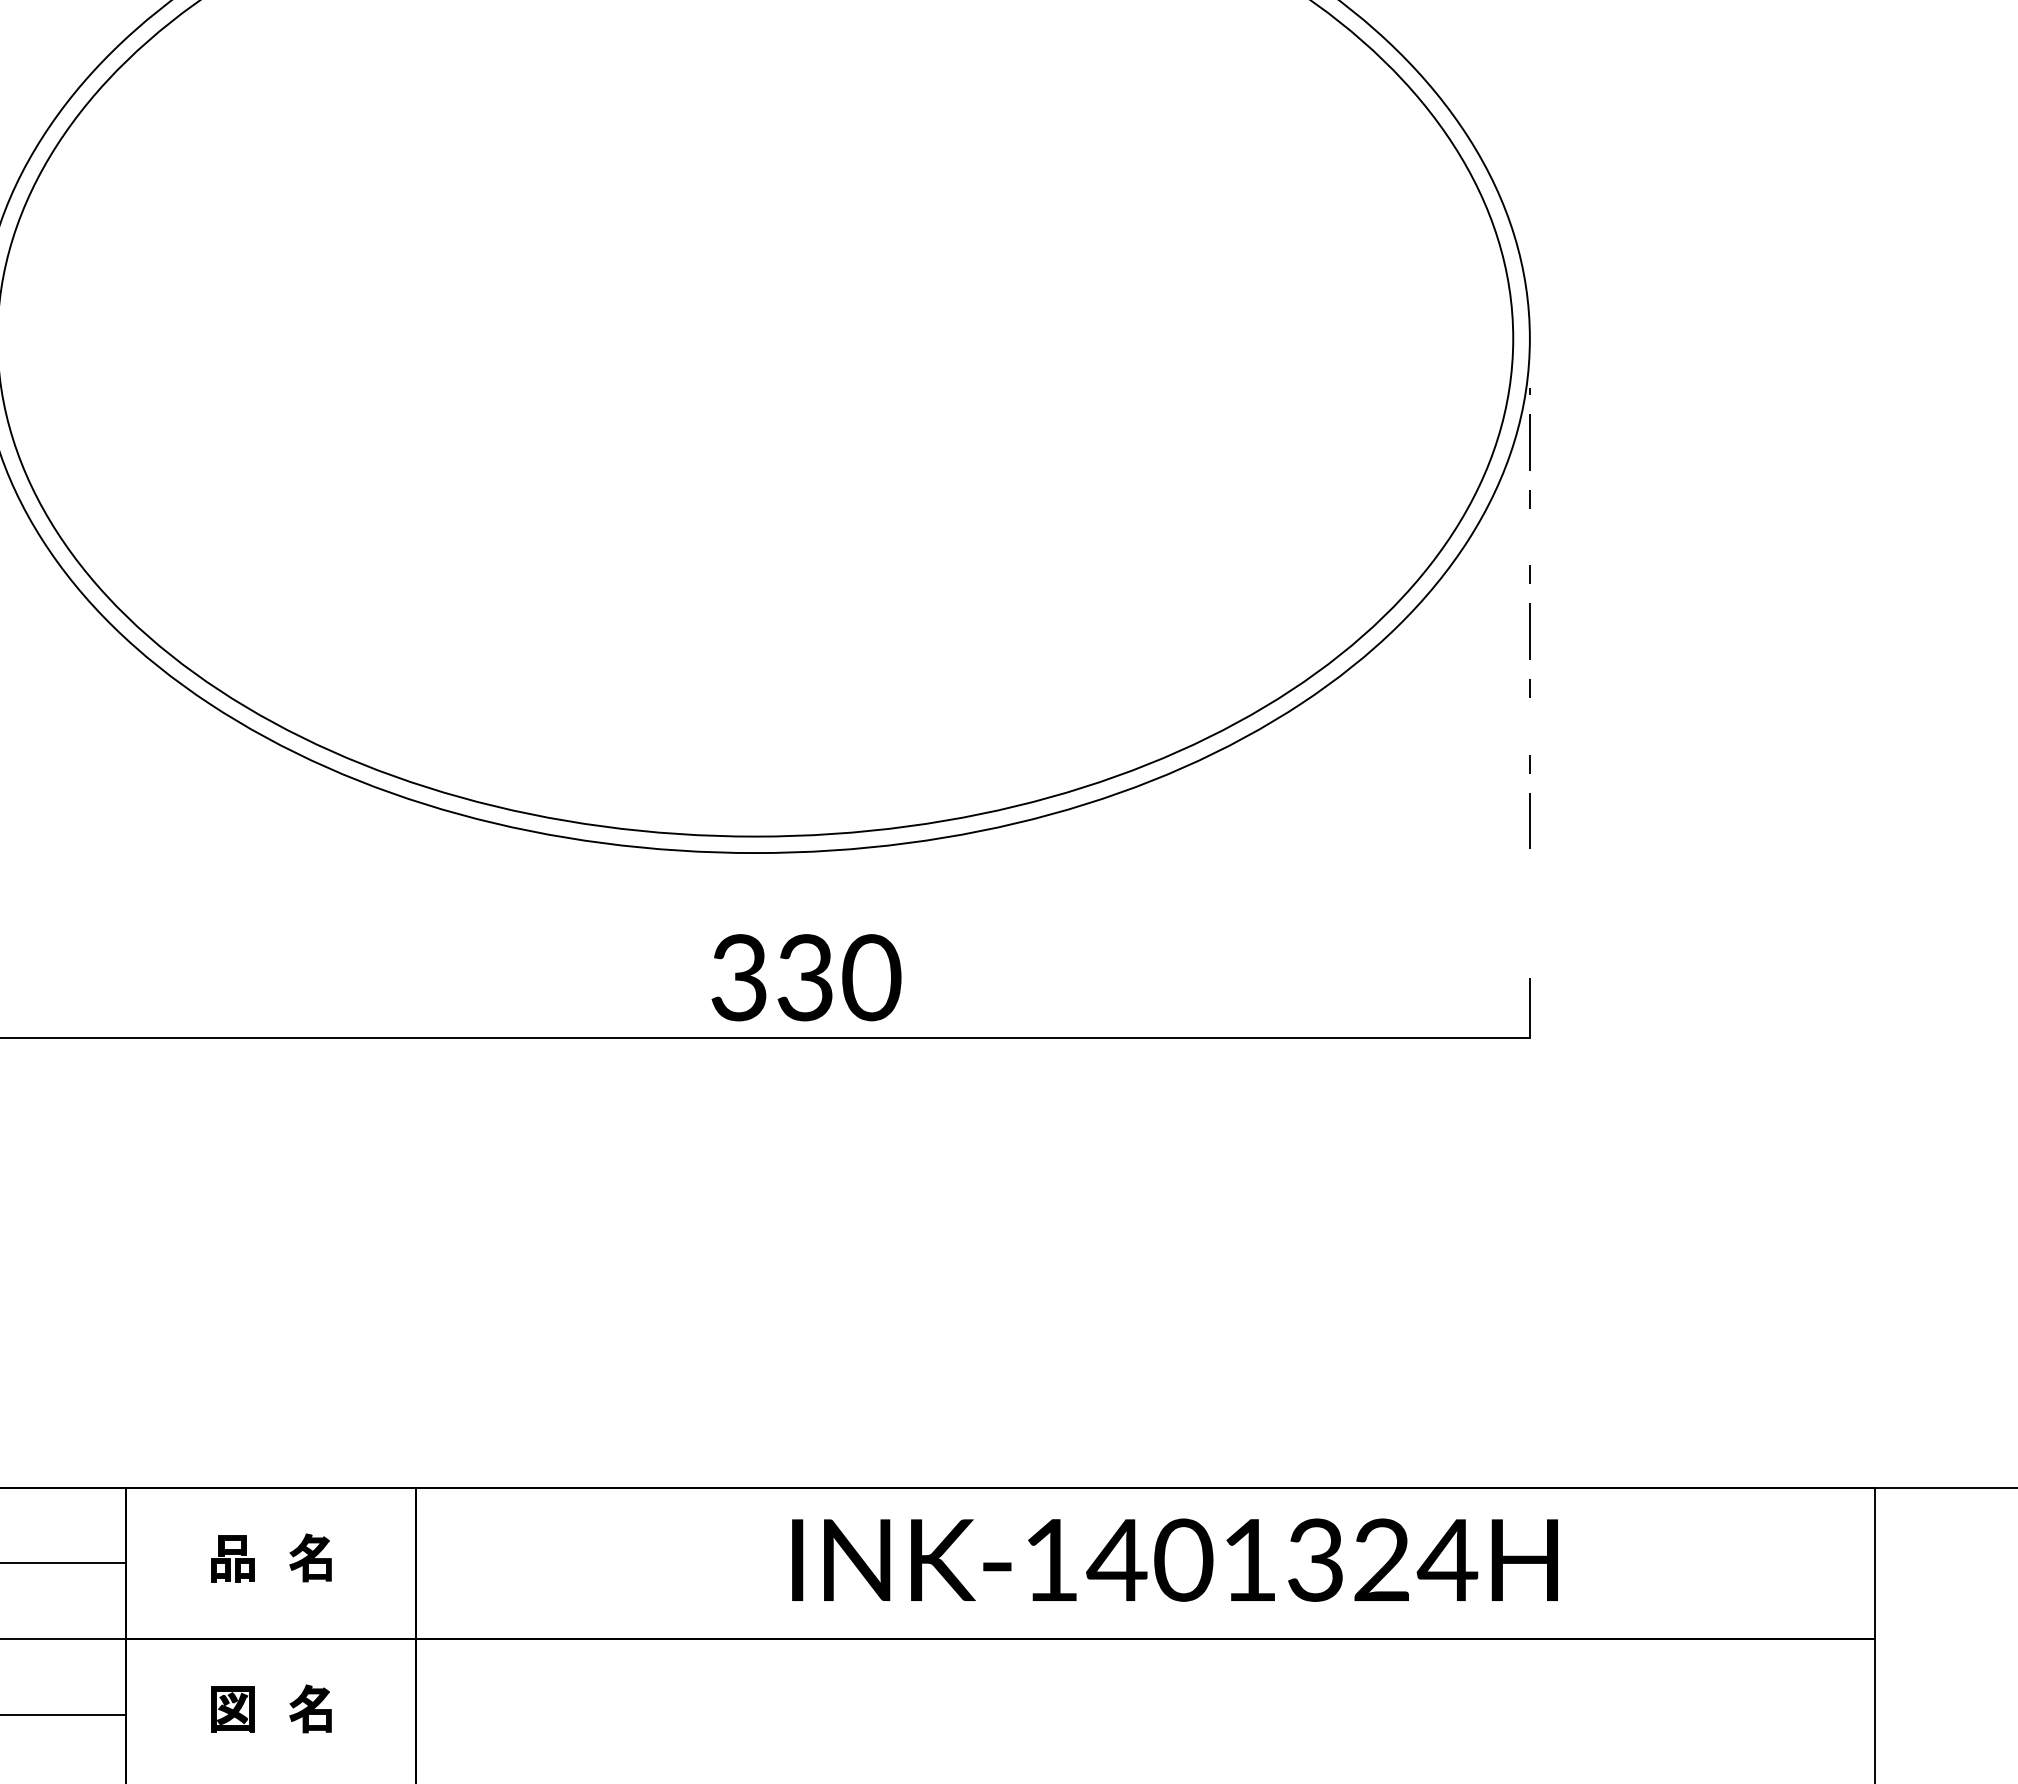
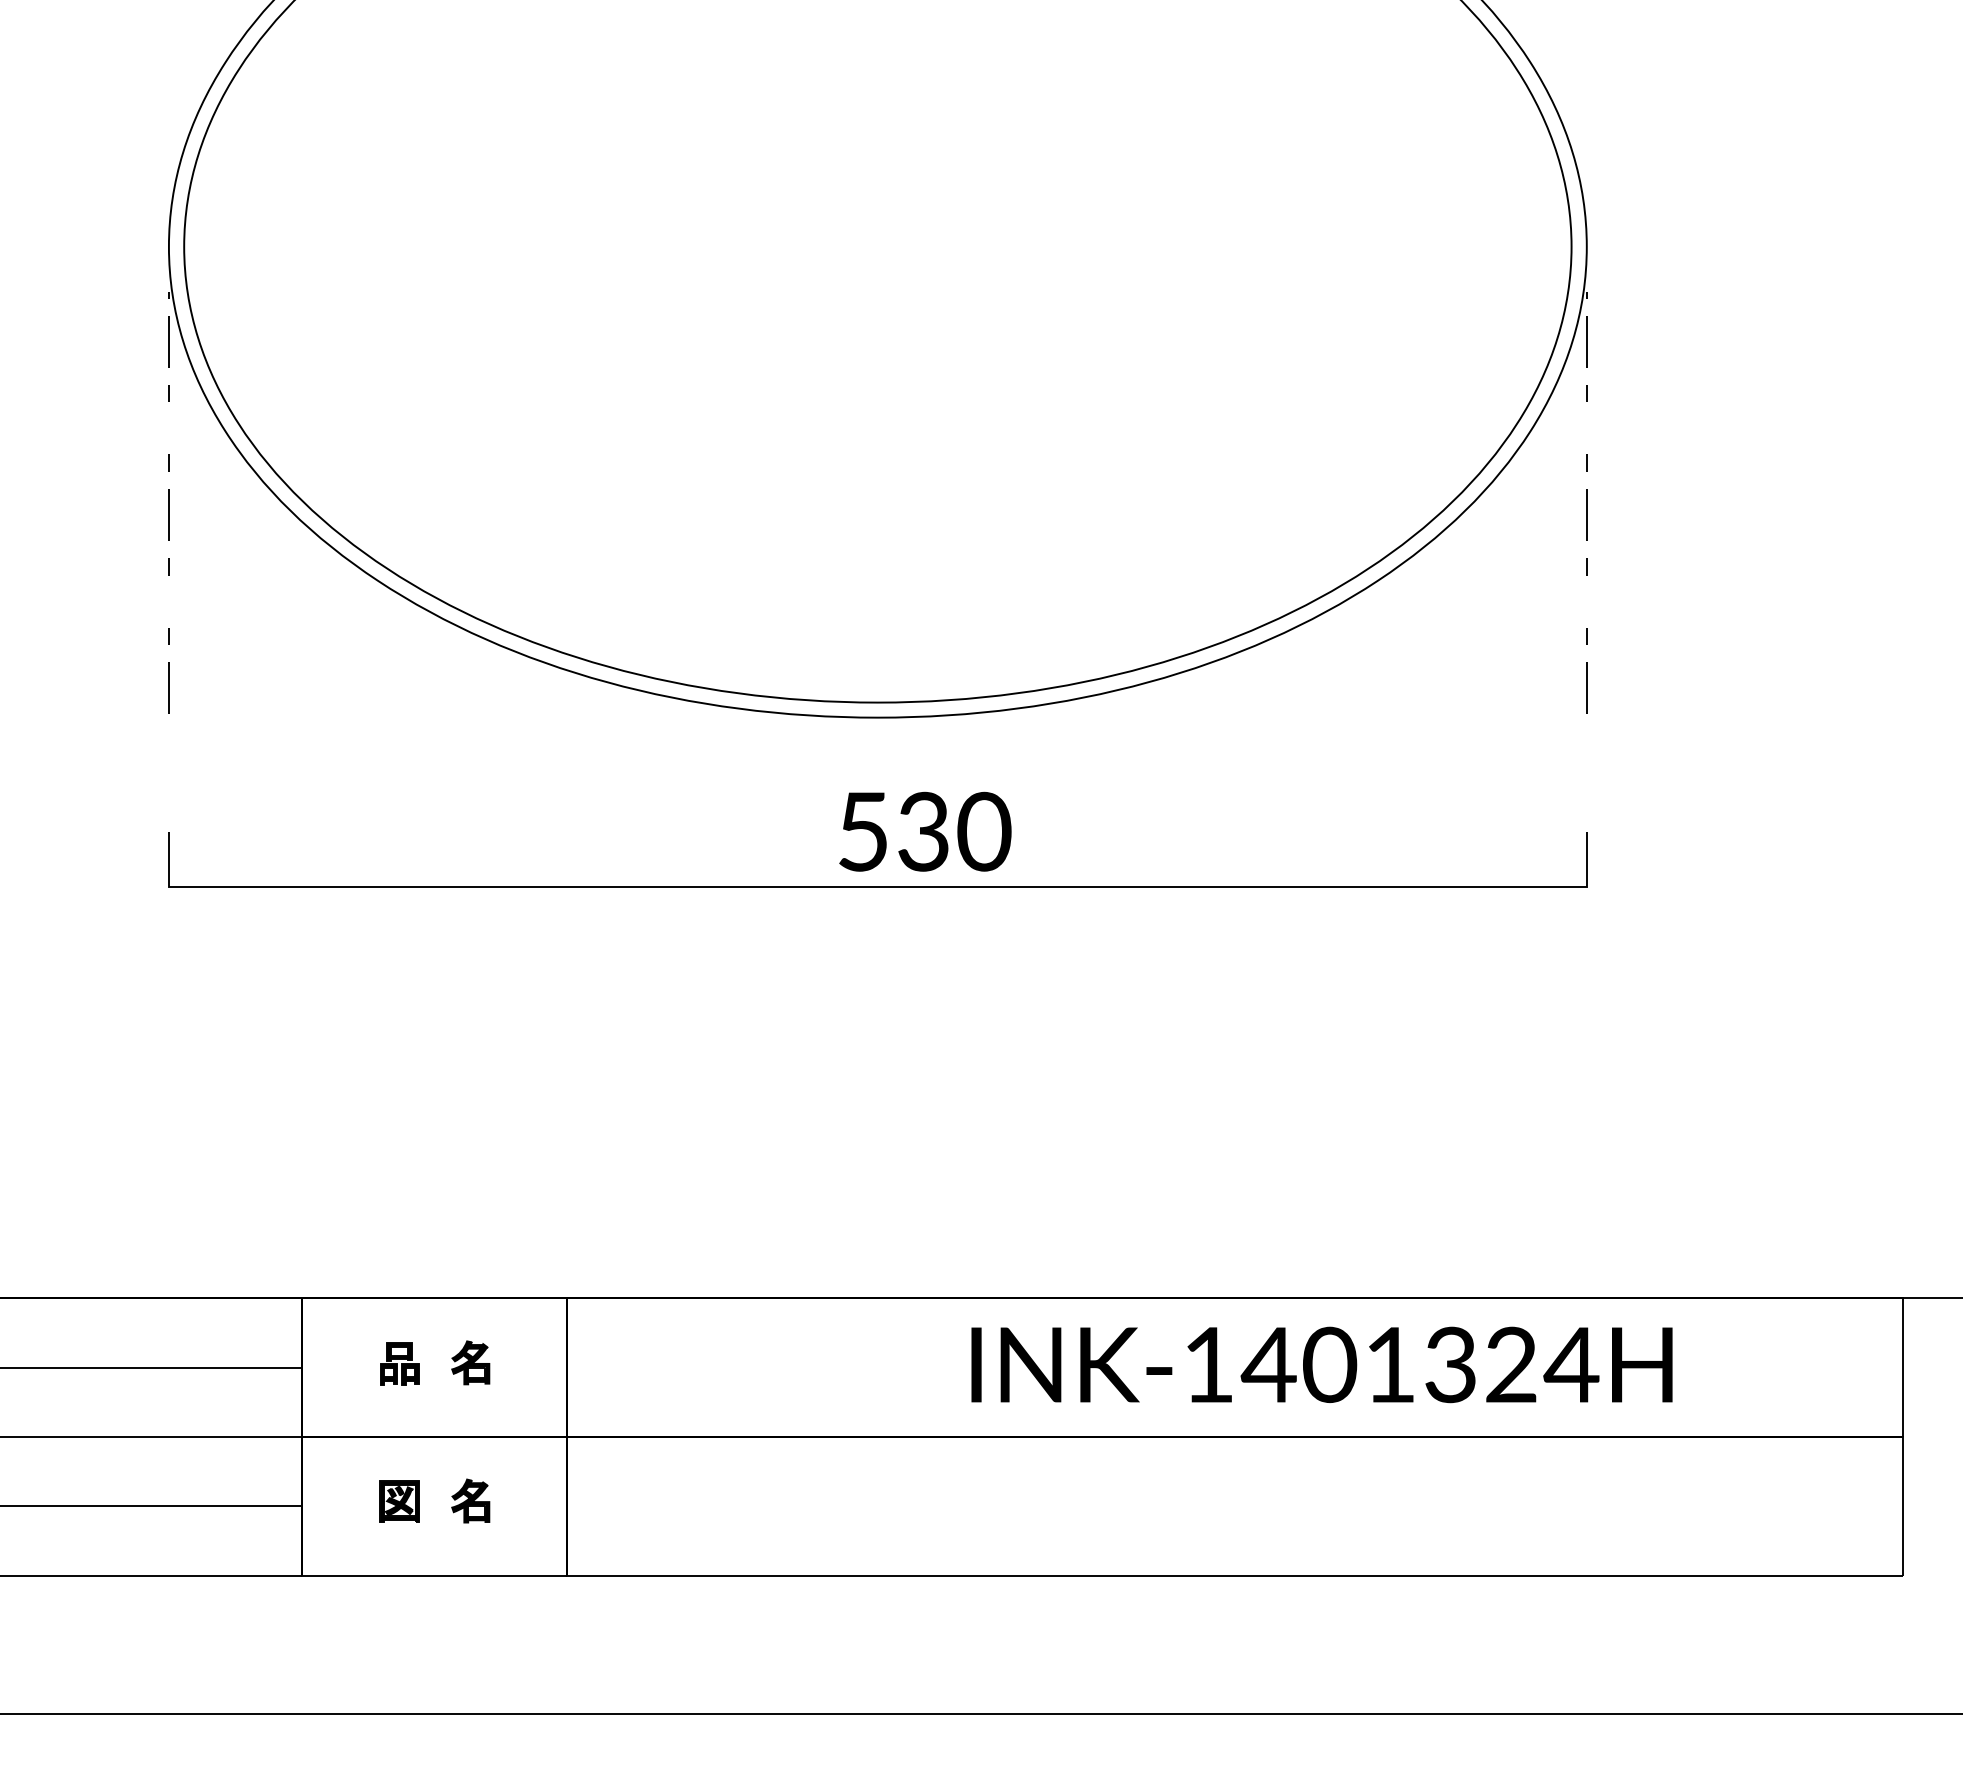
text: (738, 977) -> (862, 831), 330 -> 530
text: (1174, 1559) -> (1321, 1364), moved

